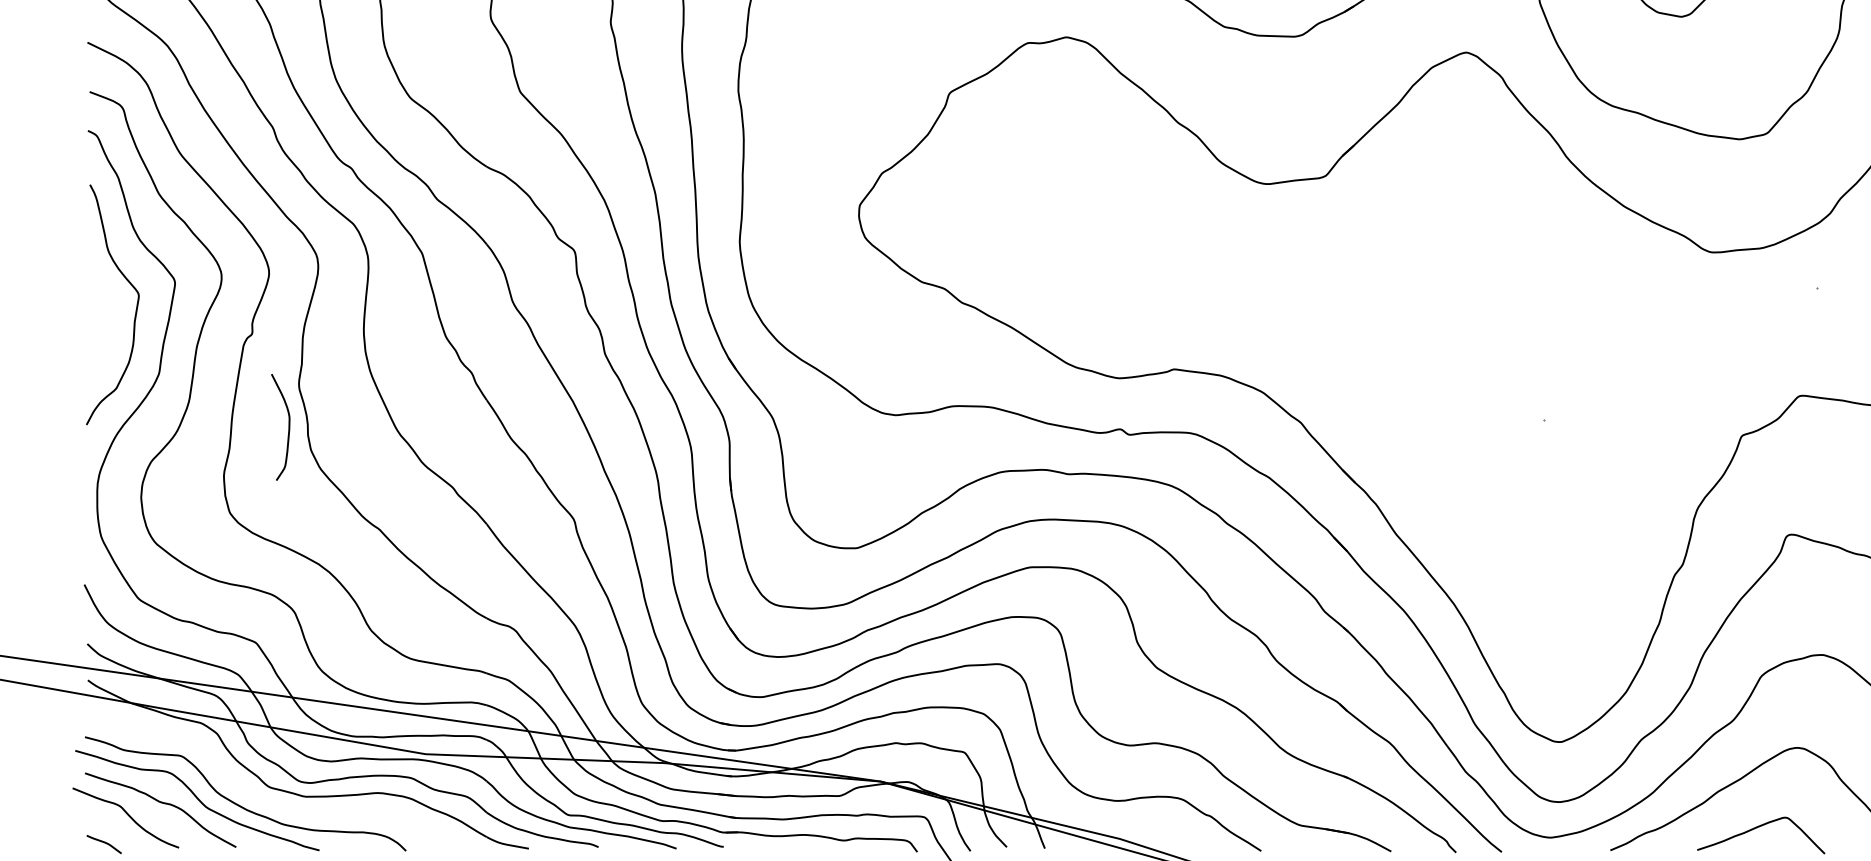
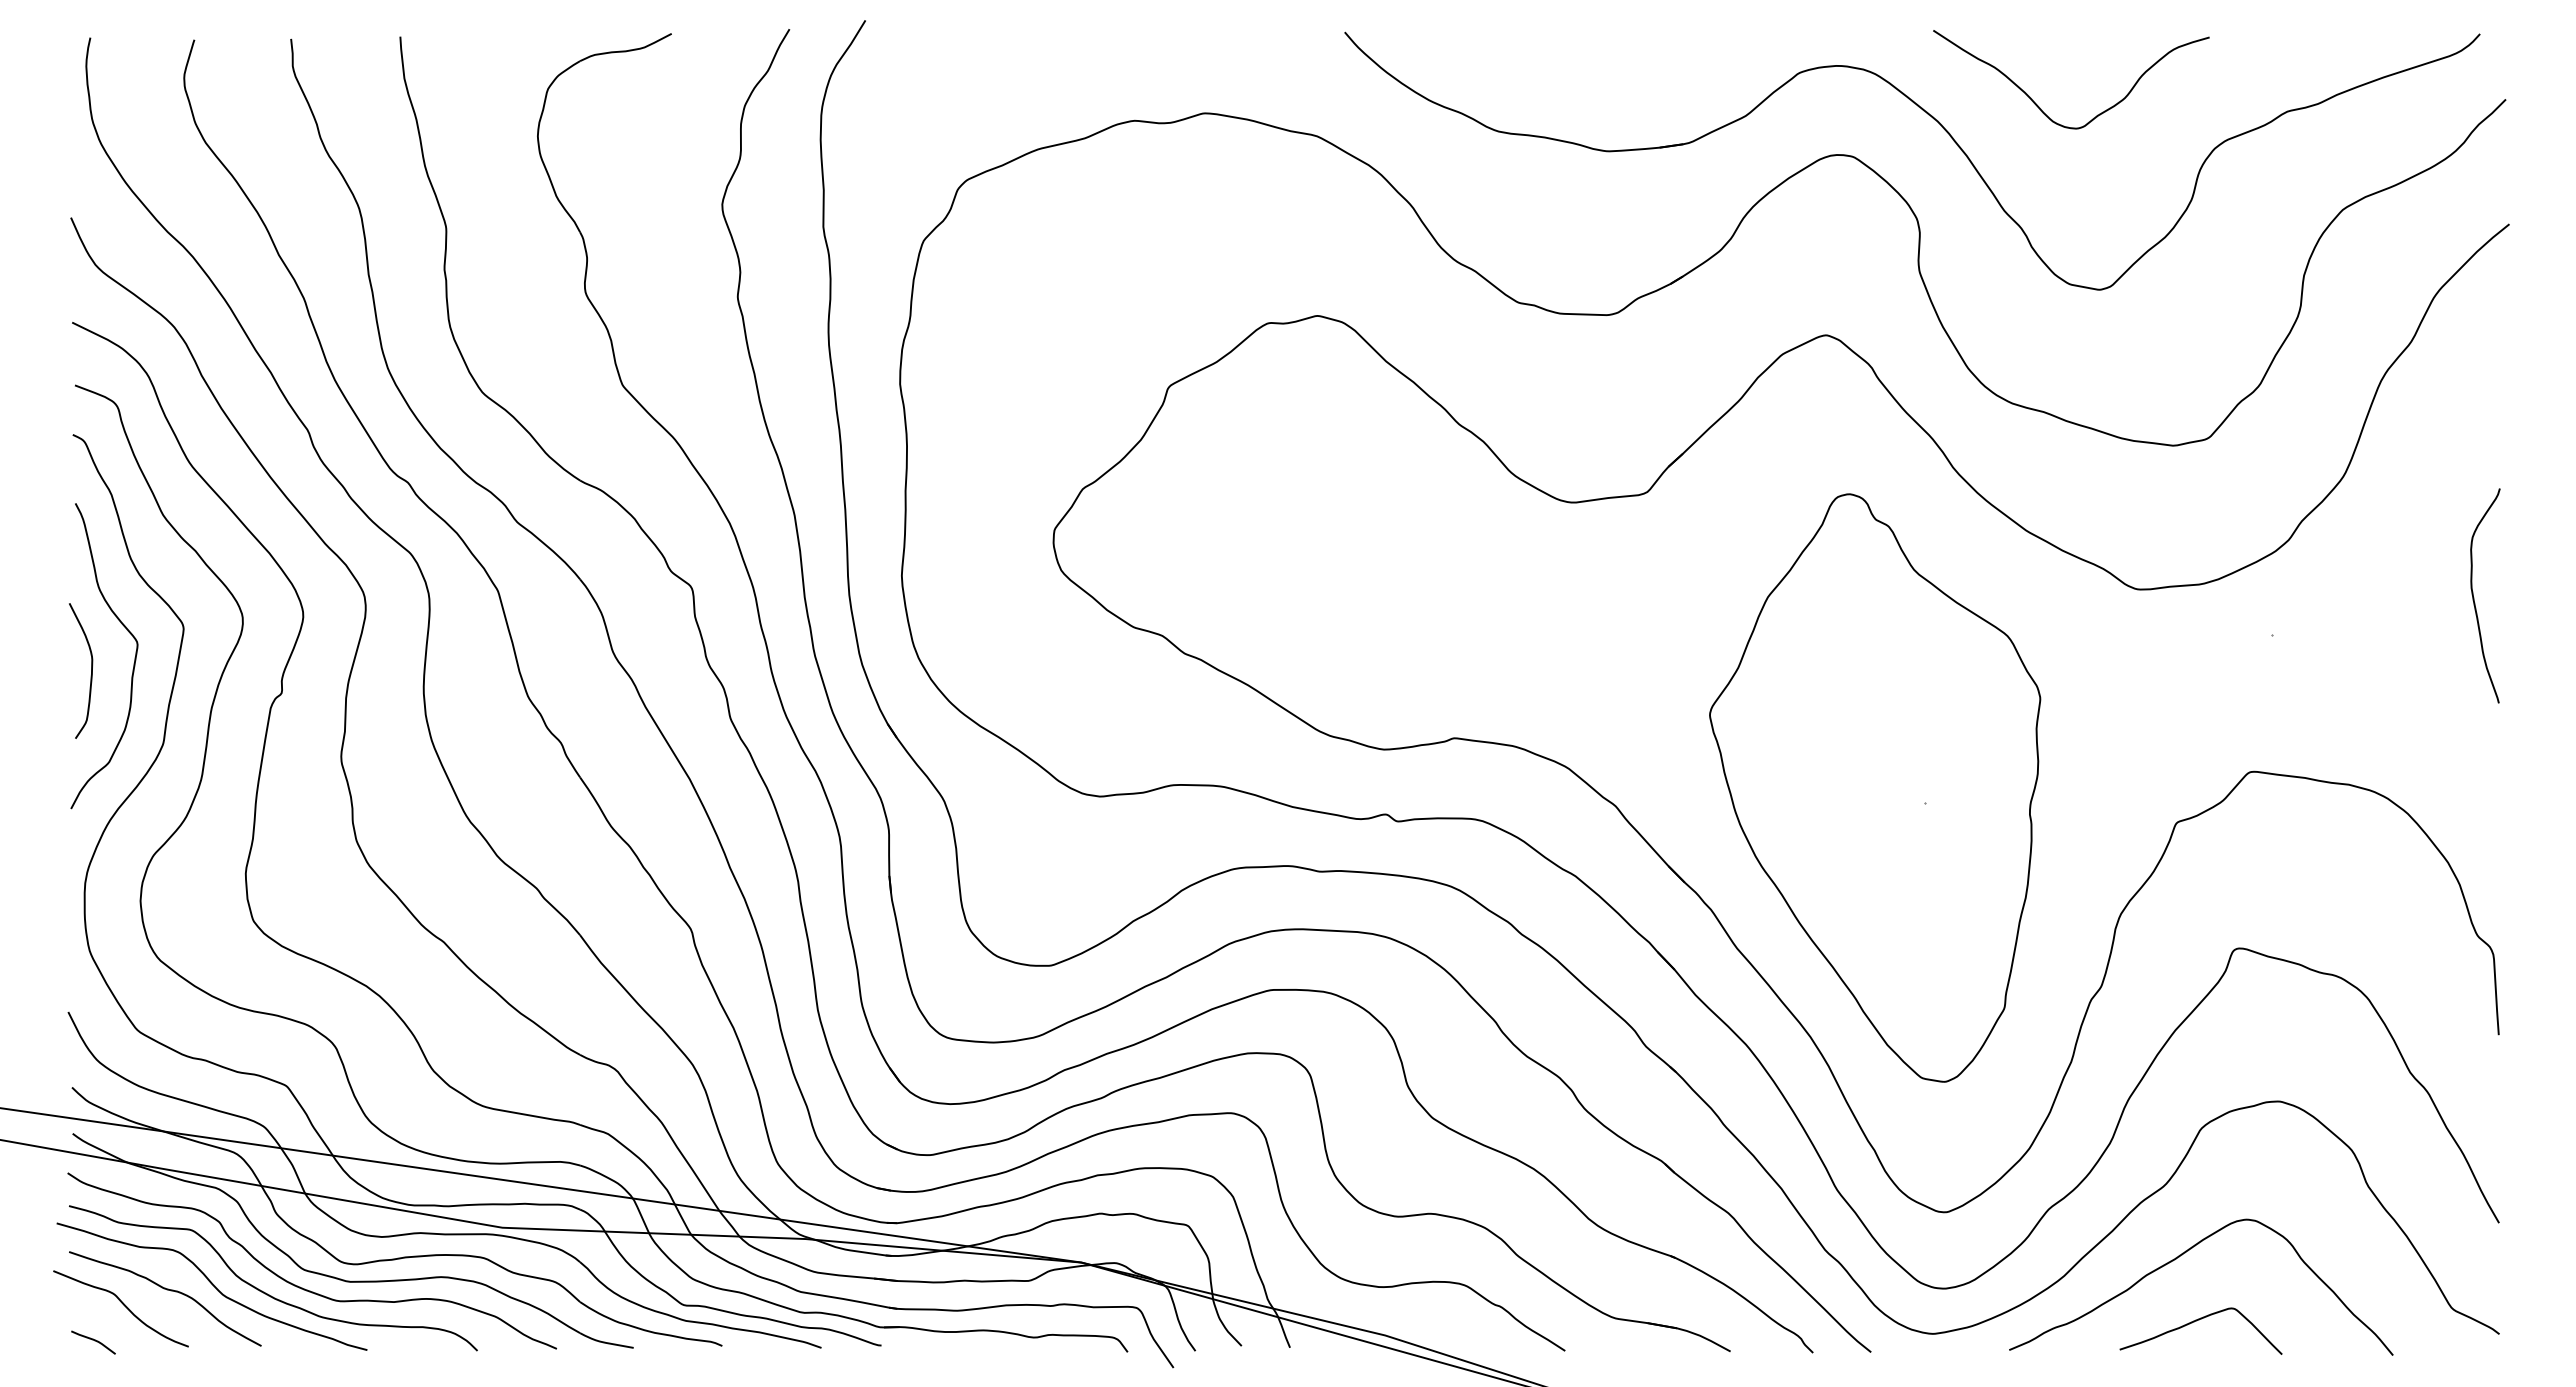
part: (1505, 408) -> (1875, 787), added
curve: (288, 426) -> (91, 670), moved
curve: (266, 800) -> (300, 1286), added

